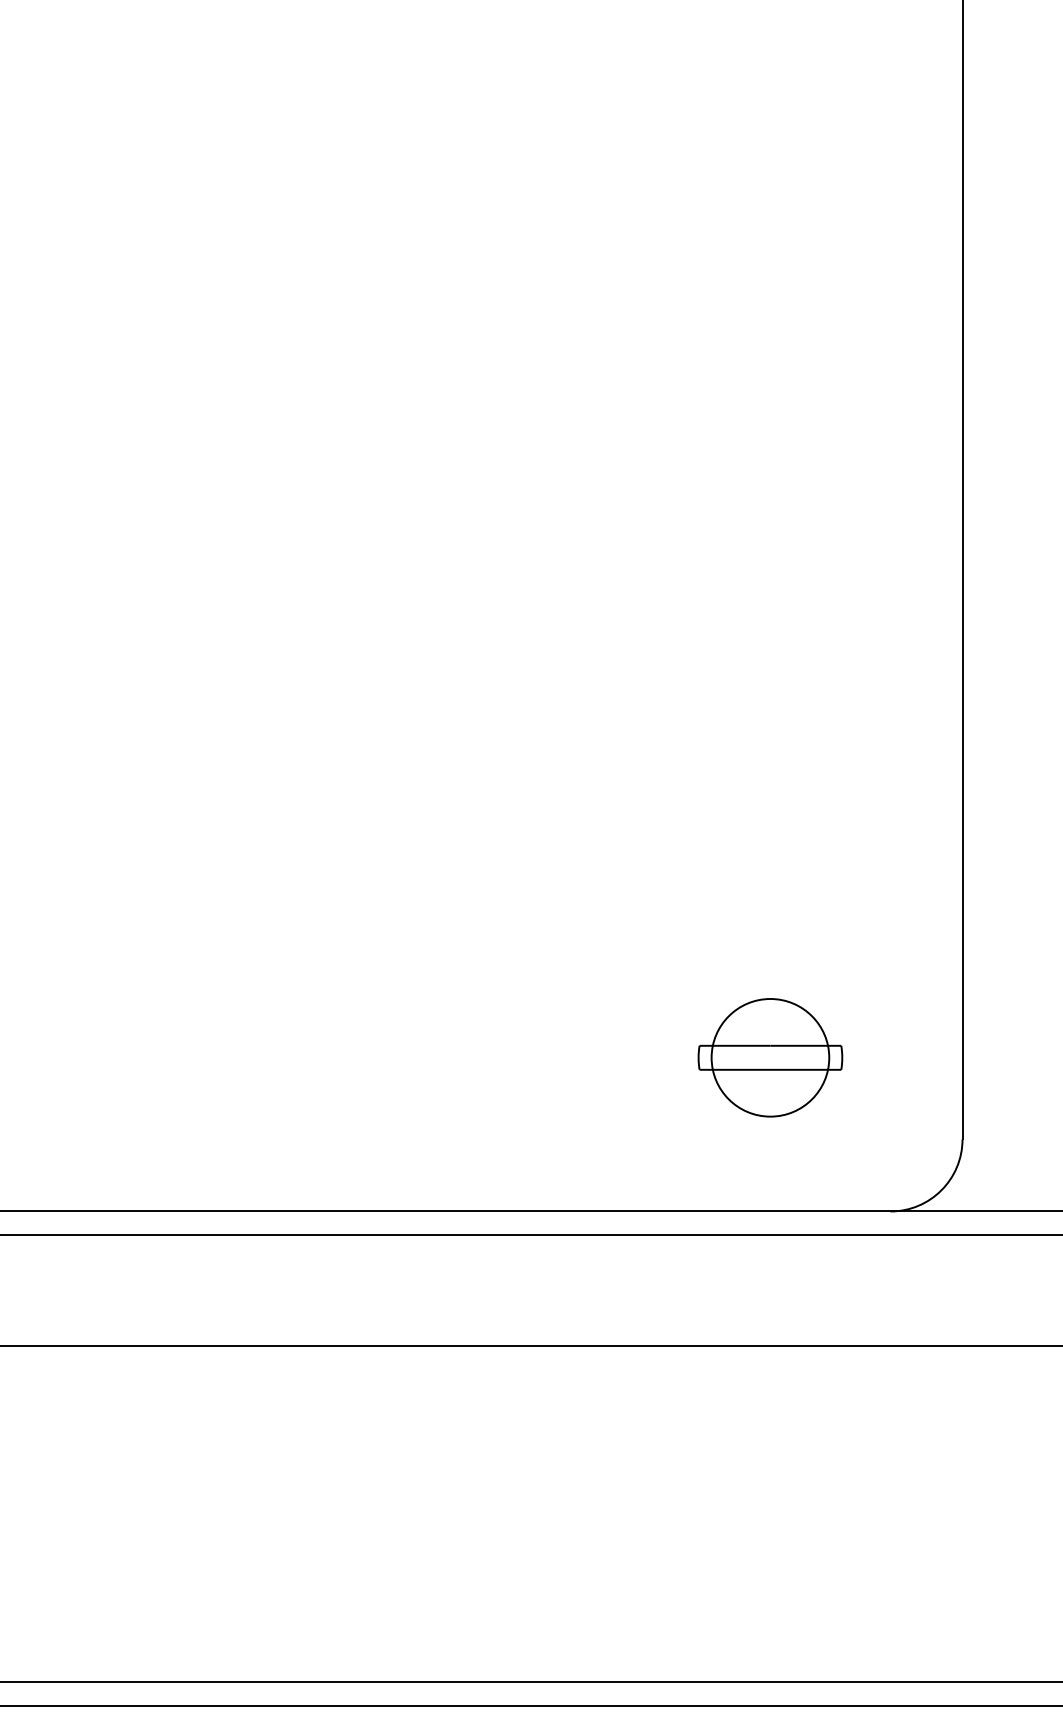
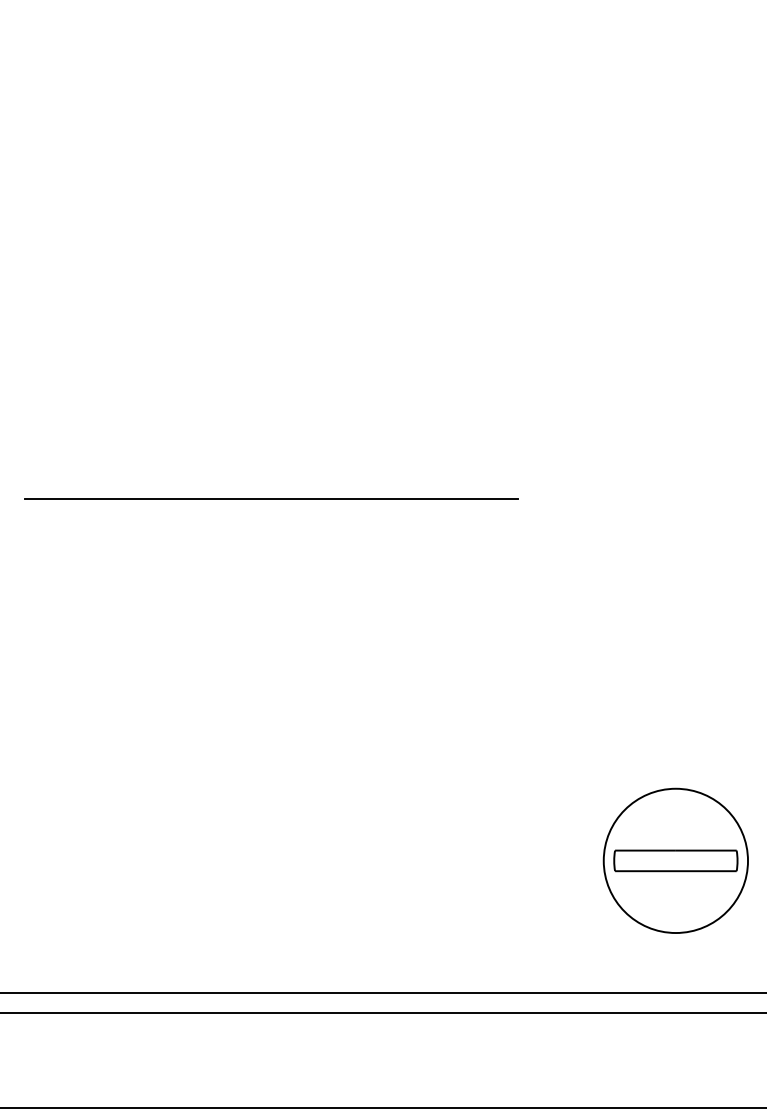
line: (298, 636) -> (270, 499), added
circle: (770, 1057) -> (675, 860), size x1.43

